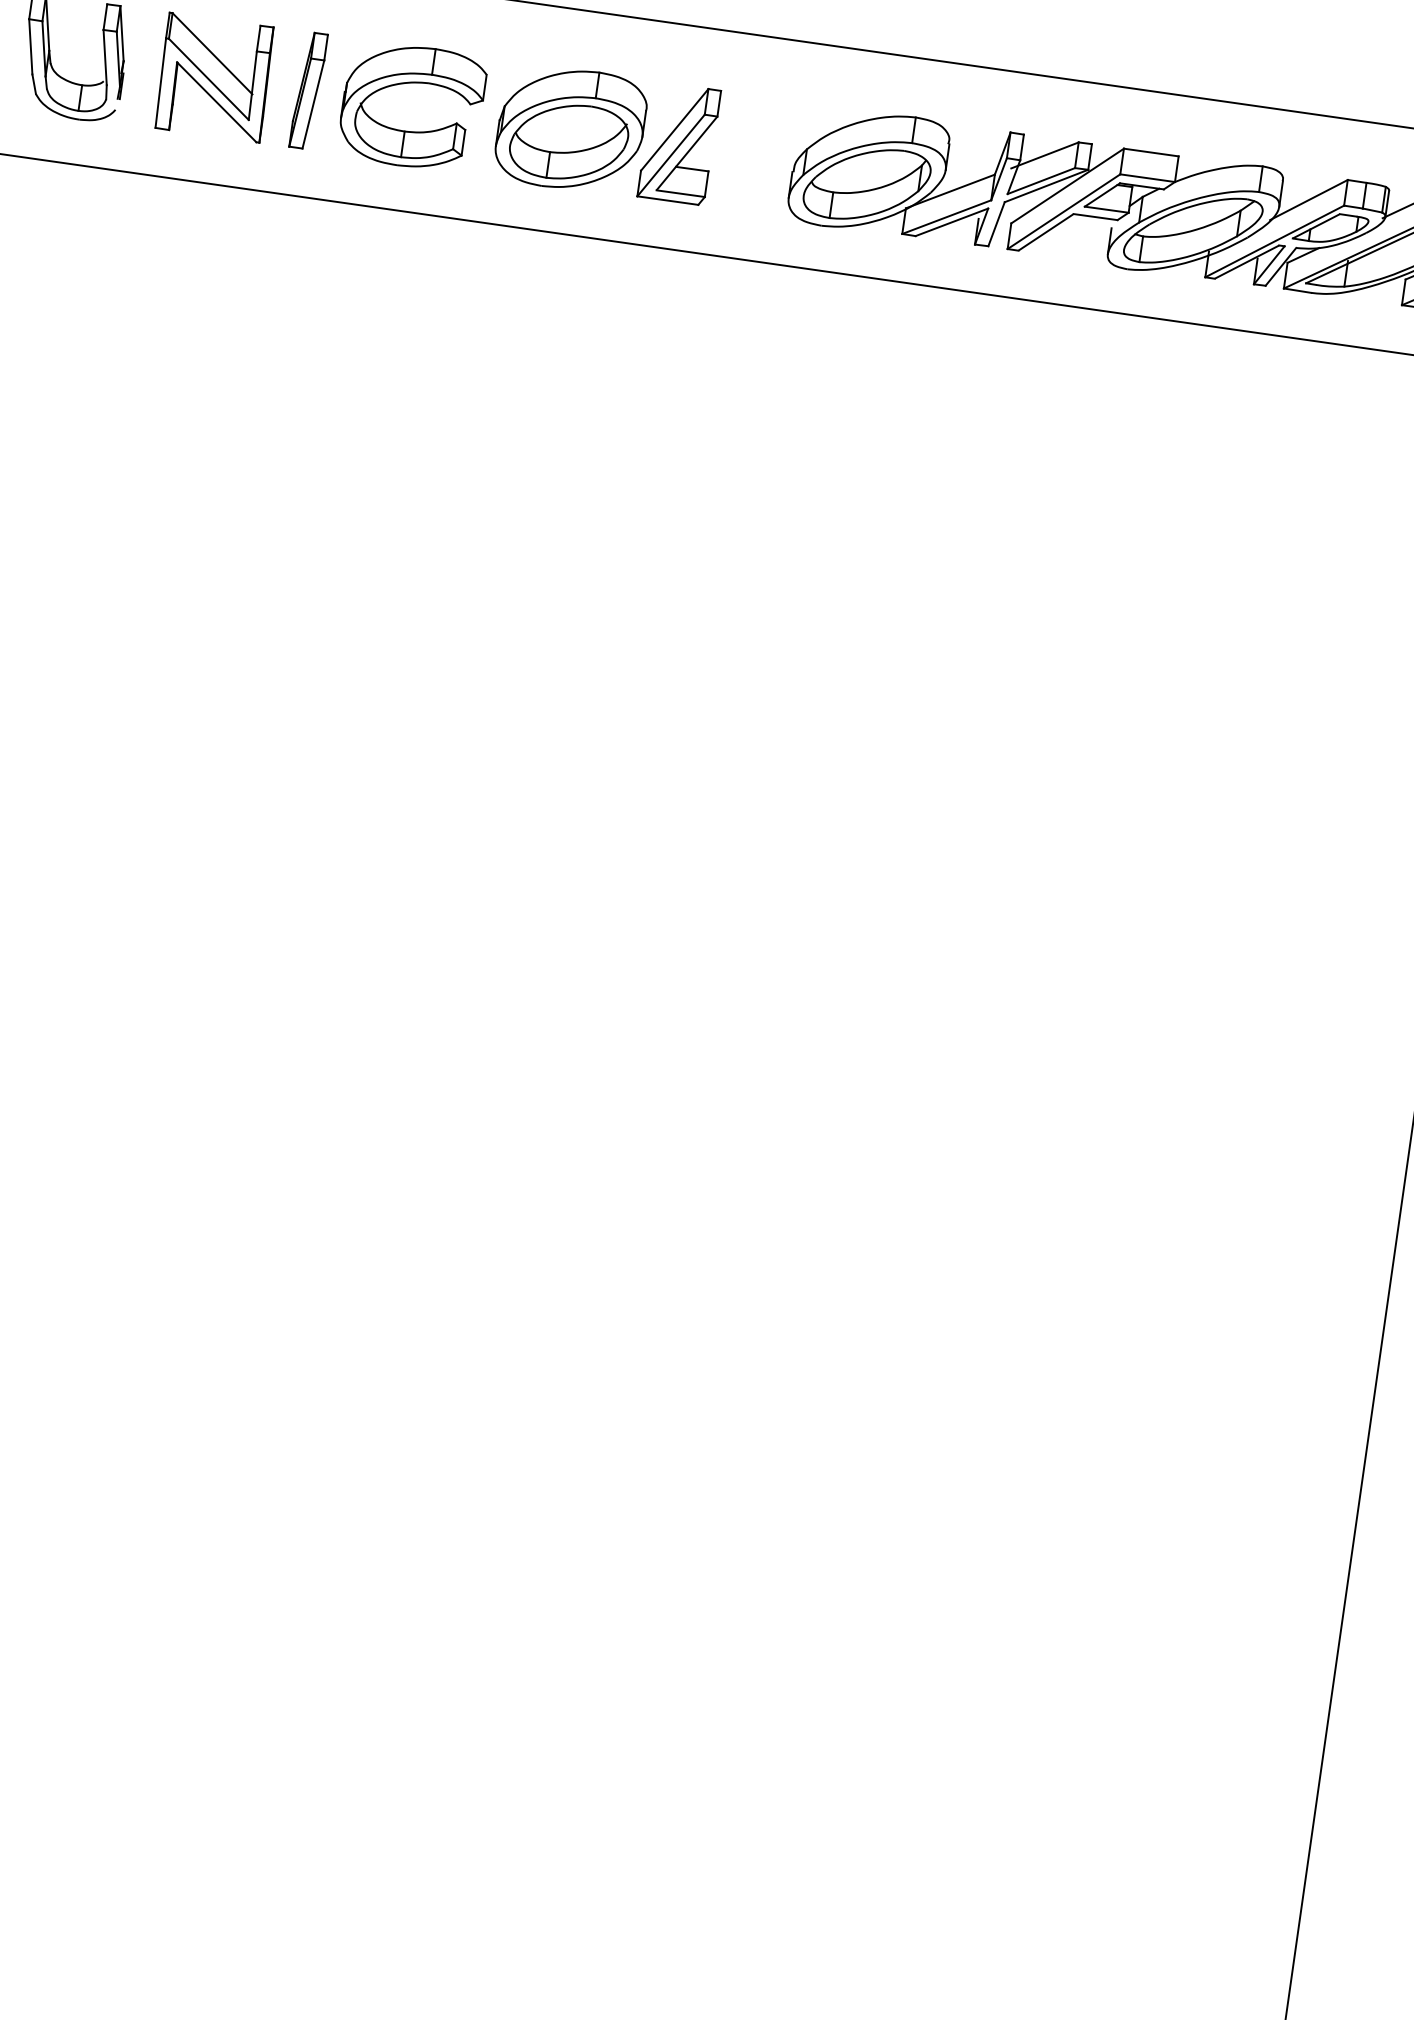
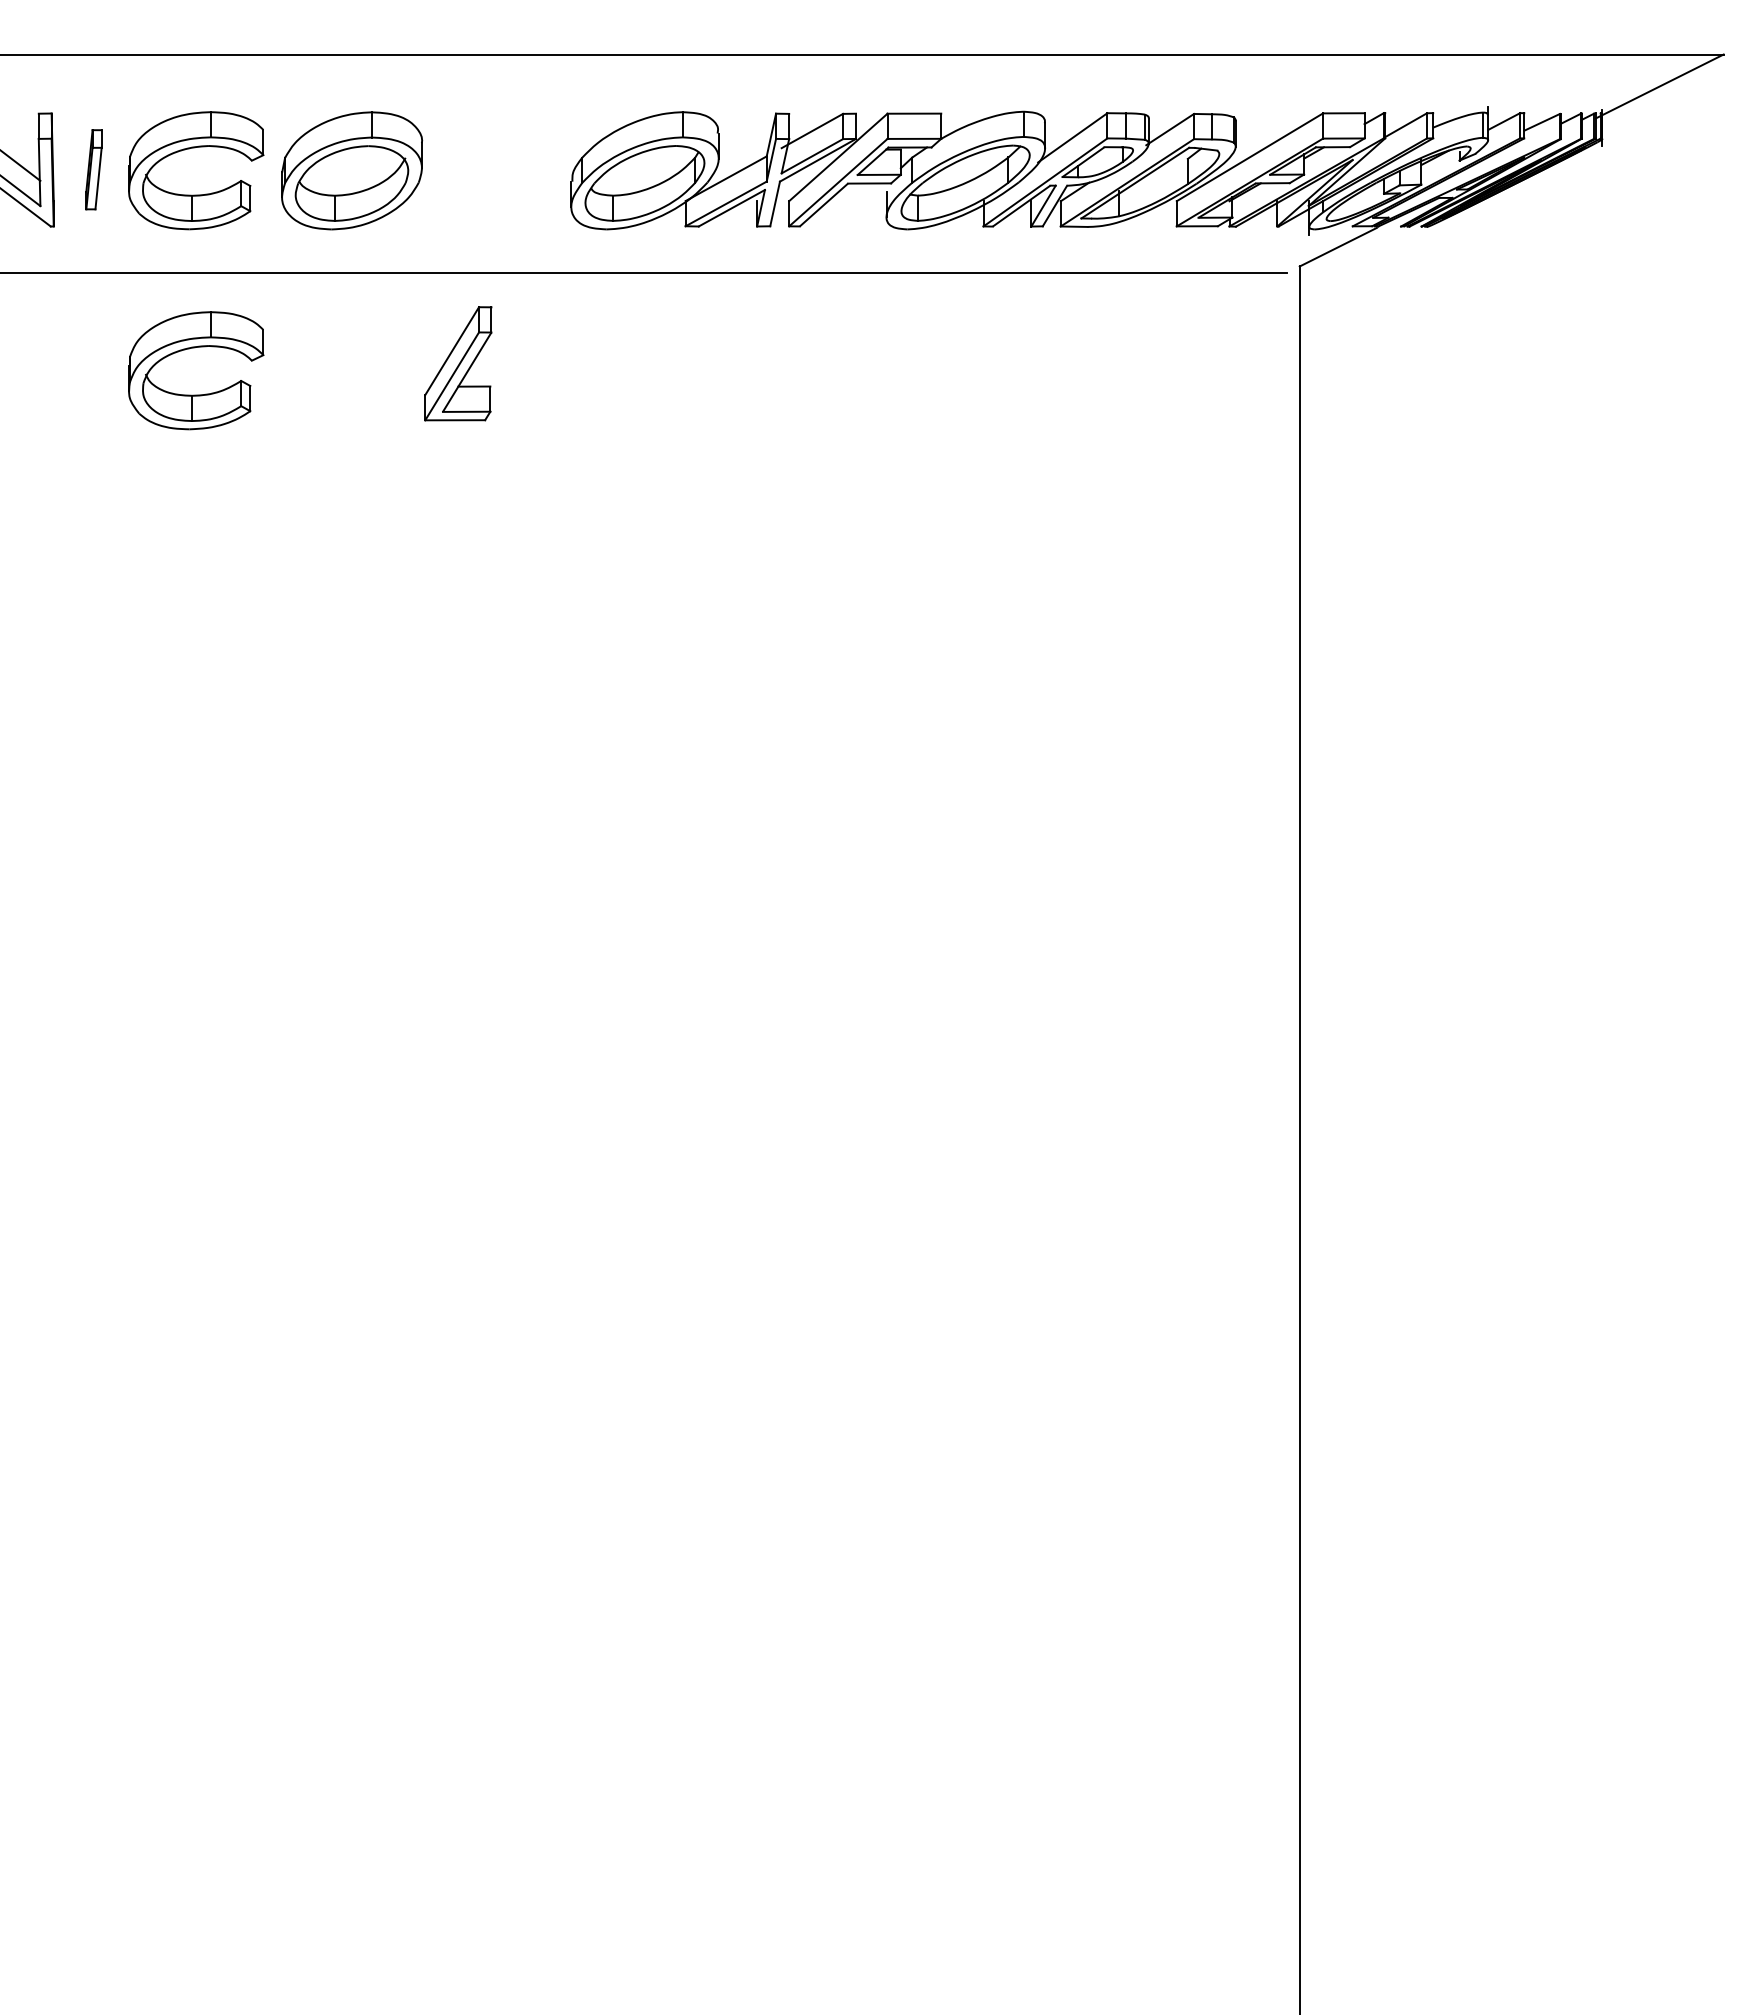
part: (308, 90) -> (93, 169), size x0.7
part: (679, 143) -> (458, 363), moved
part: (385, 287) -> (195, 348), added

